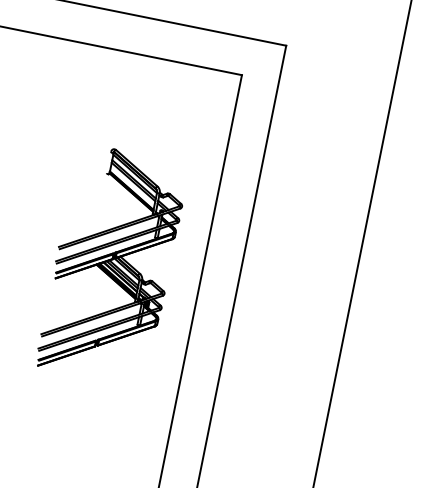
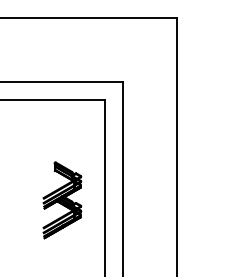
part: (112, 265) -> (62, 200), size x0.7

